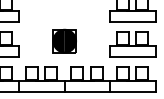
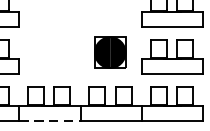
part: (64, 40) -> (109, 51), moved
line: (42, 91) -> (50, 120), solid -> dashed

